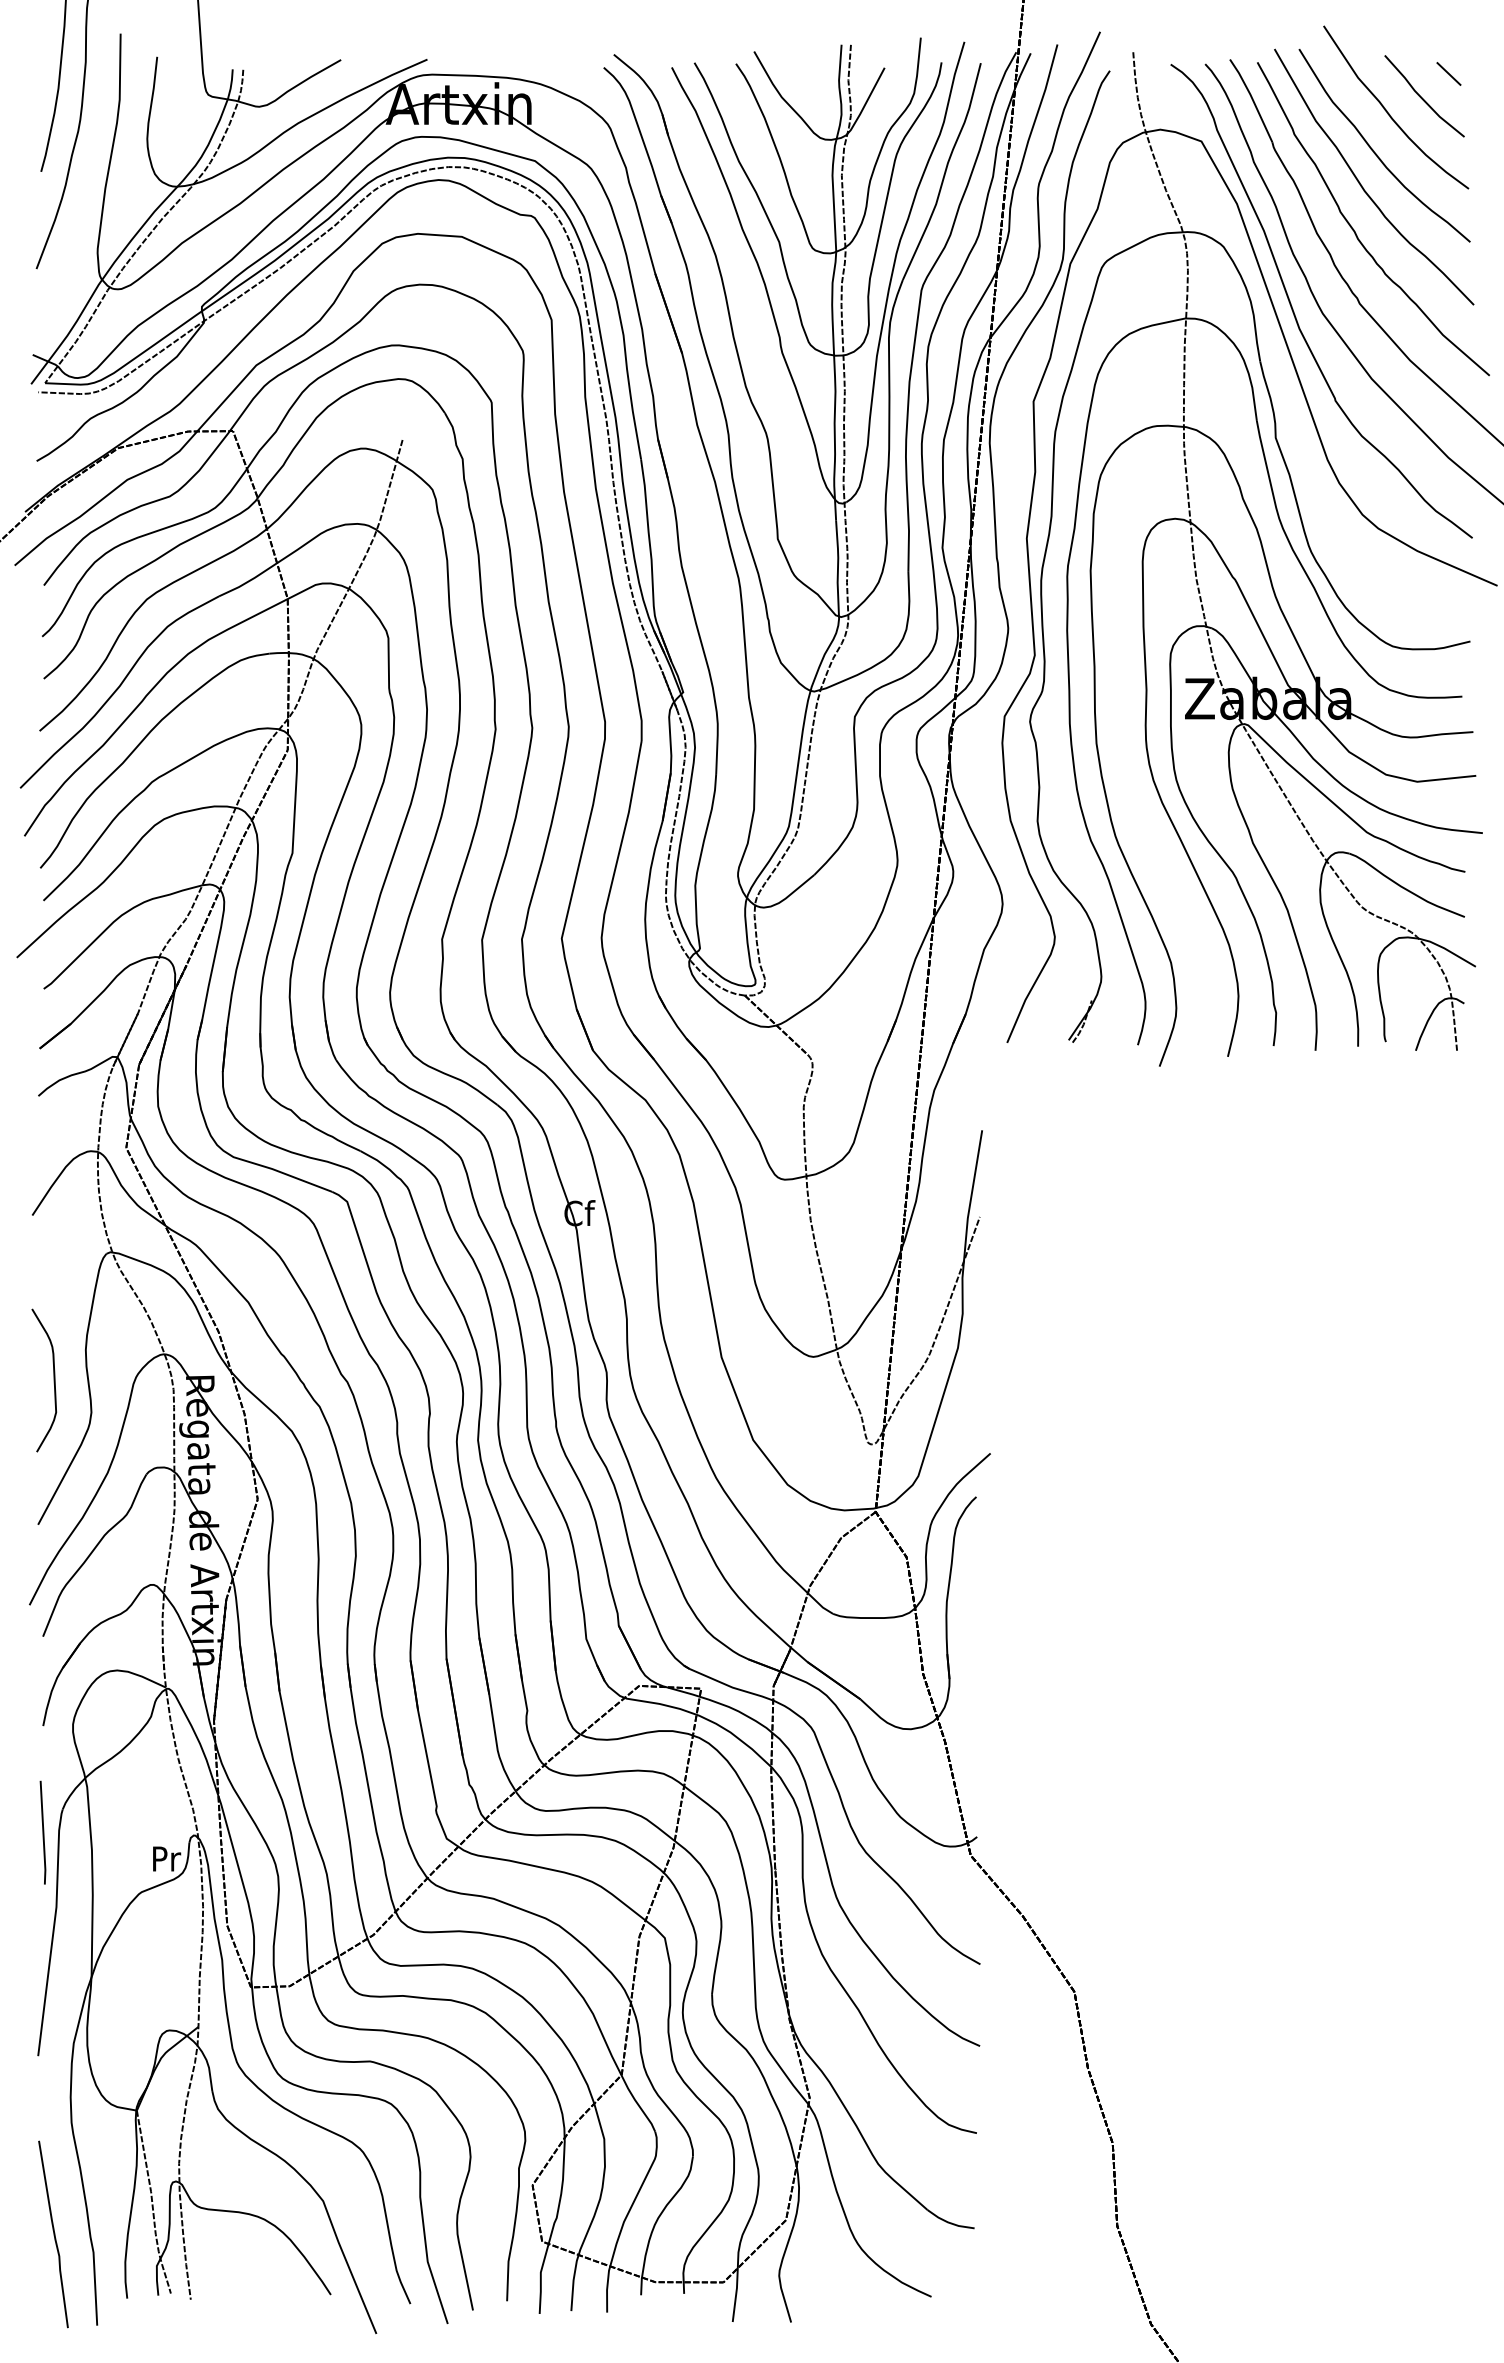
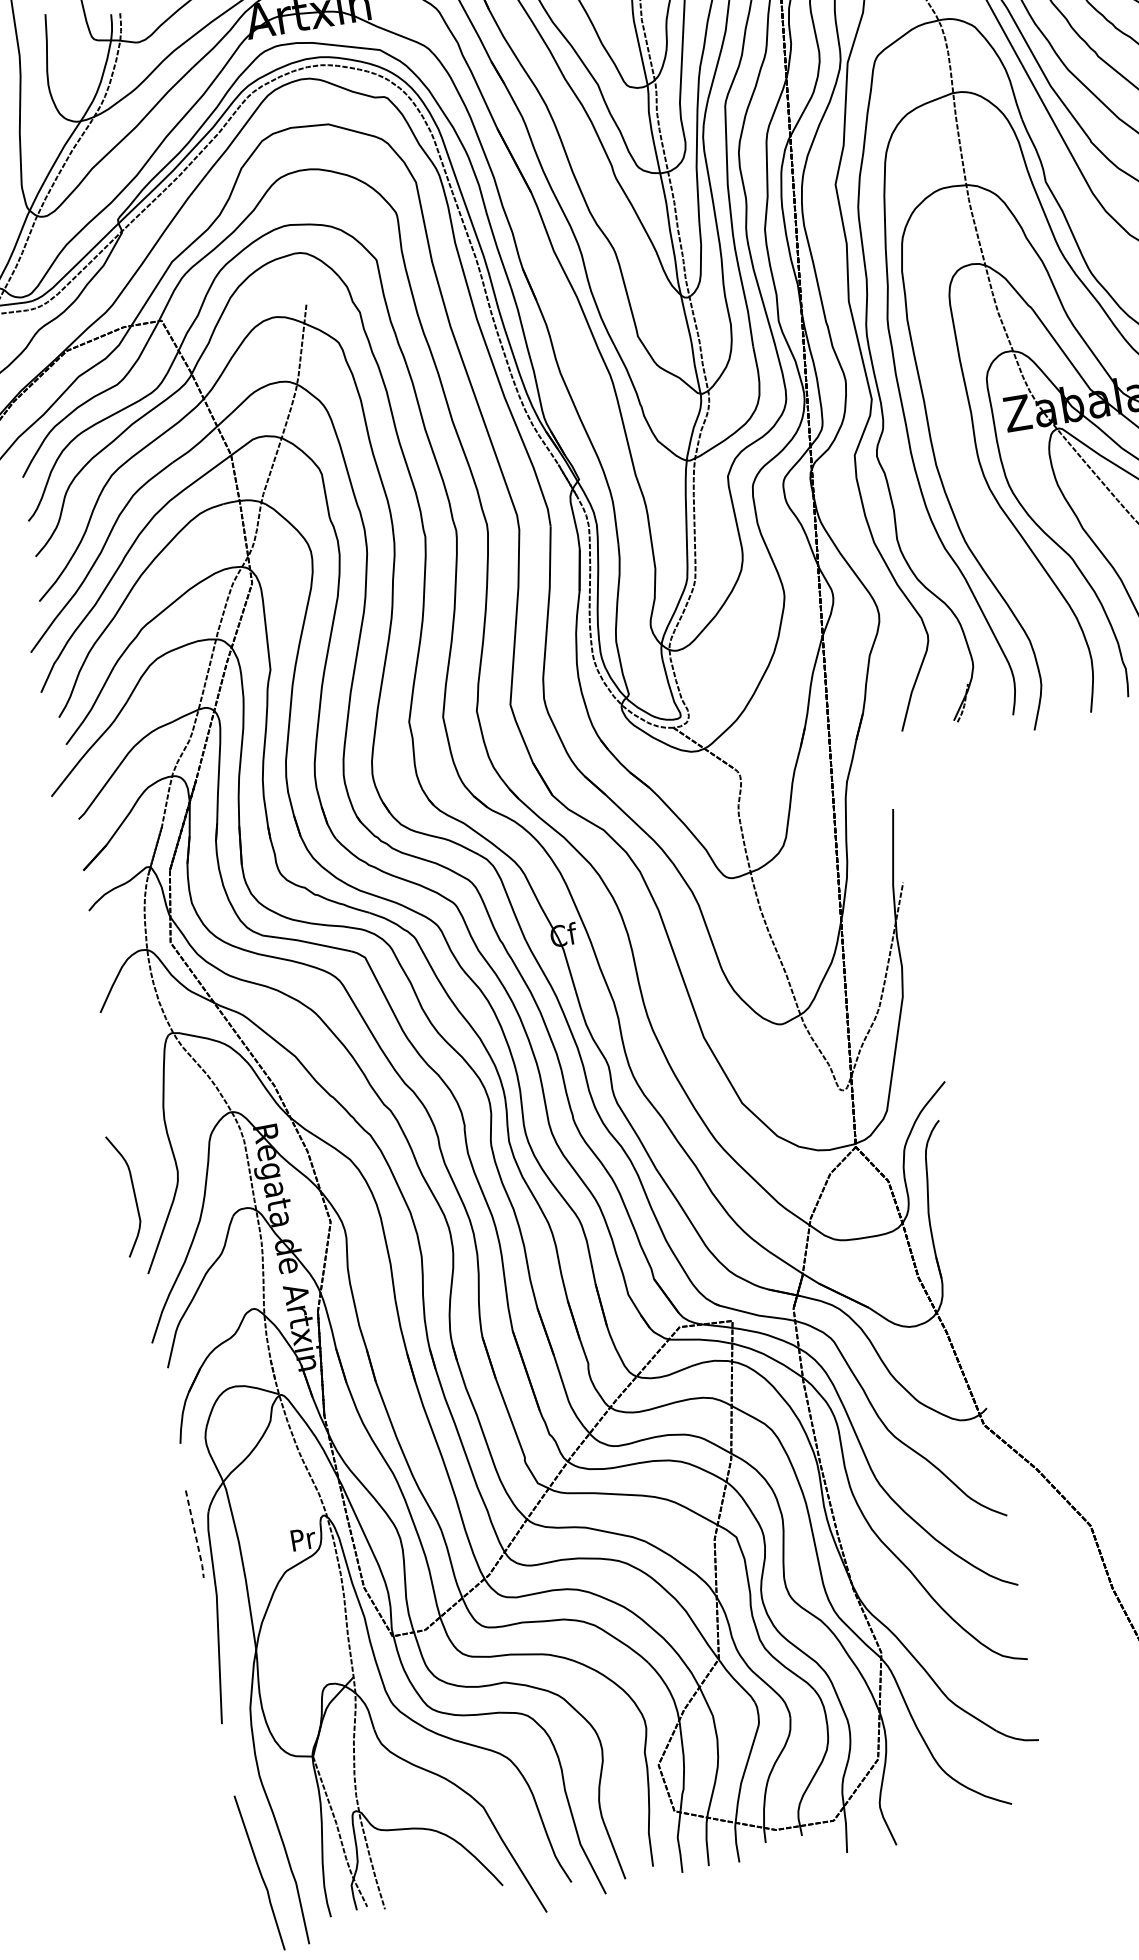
curve: (53, 1380) -> (133, 1194), moved
line: (43, 1833) -> (195, 1534), solid -> dashed

